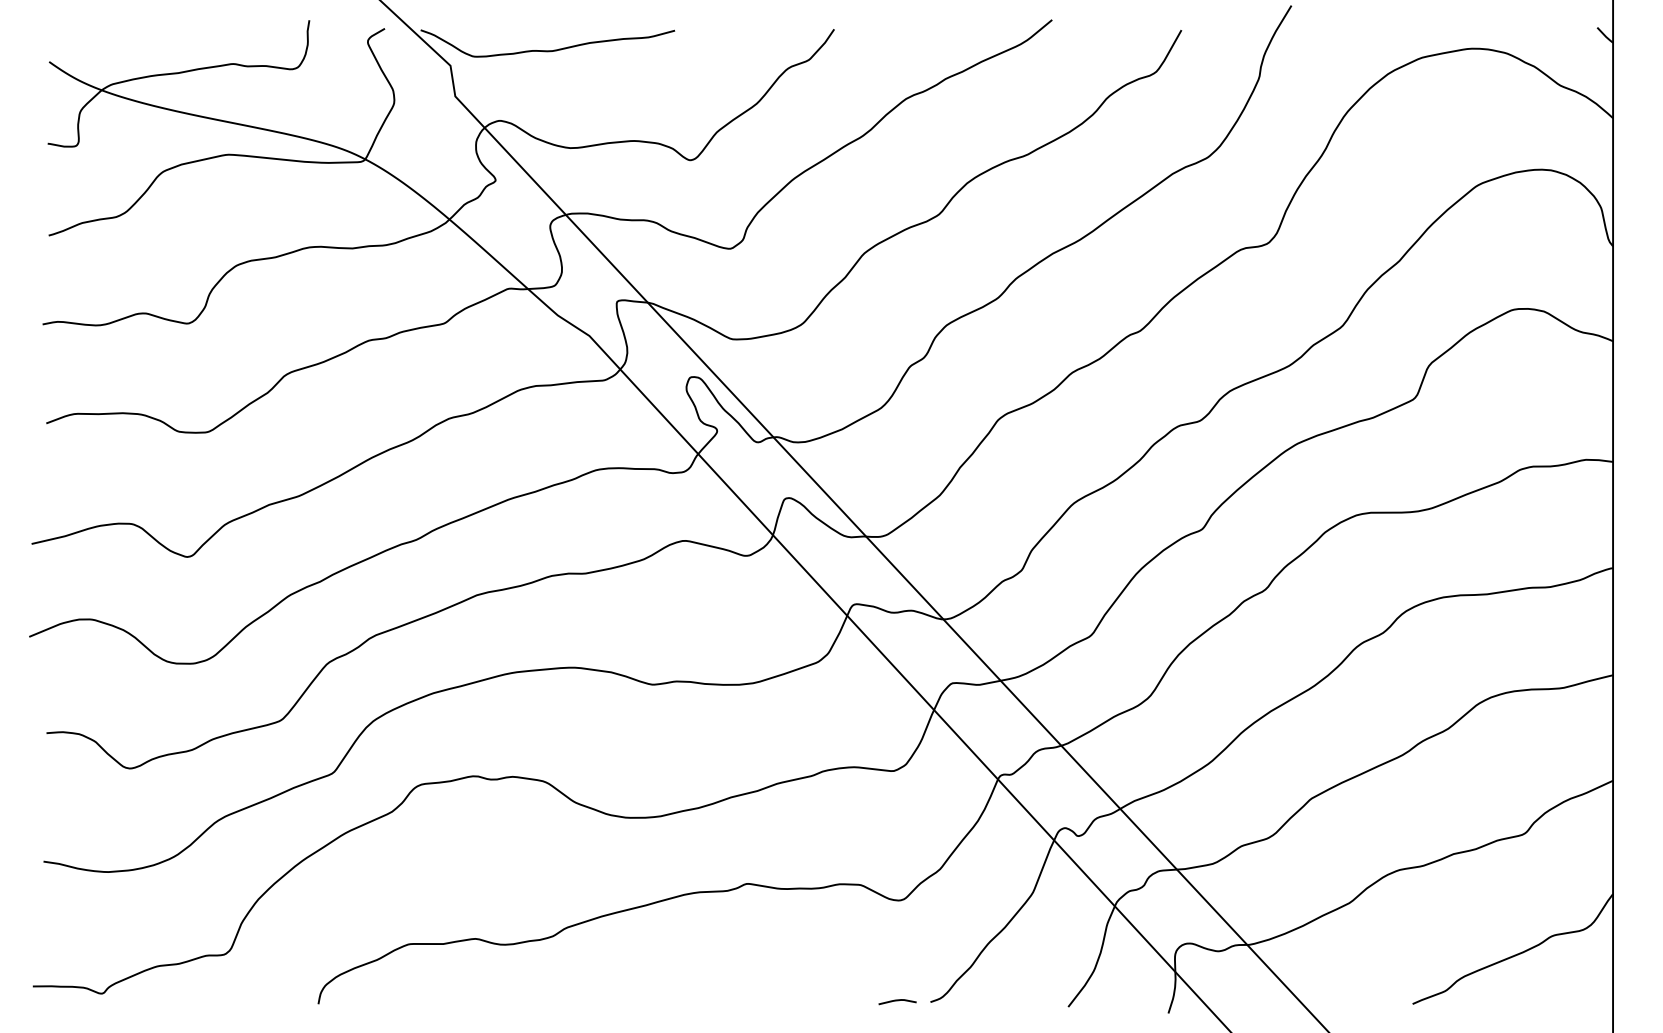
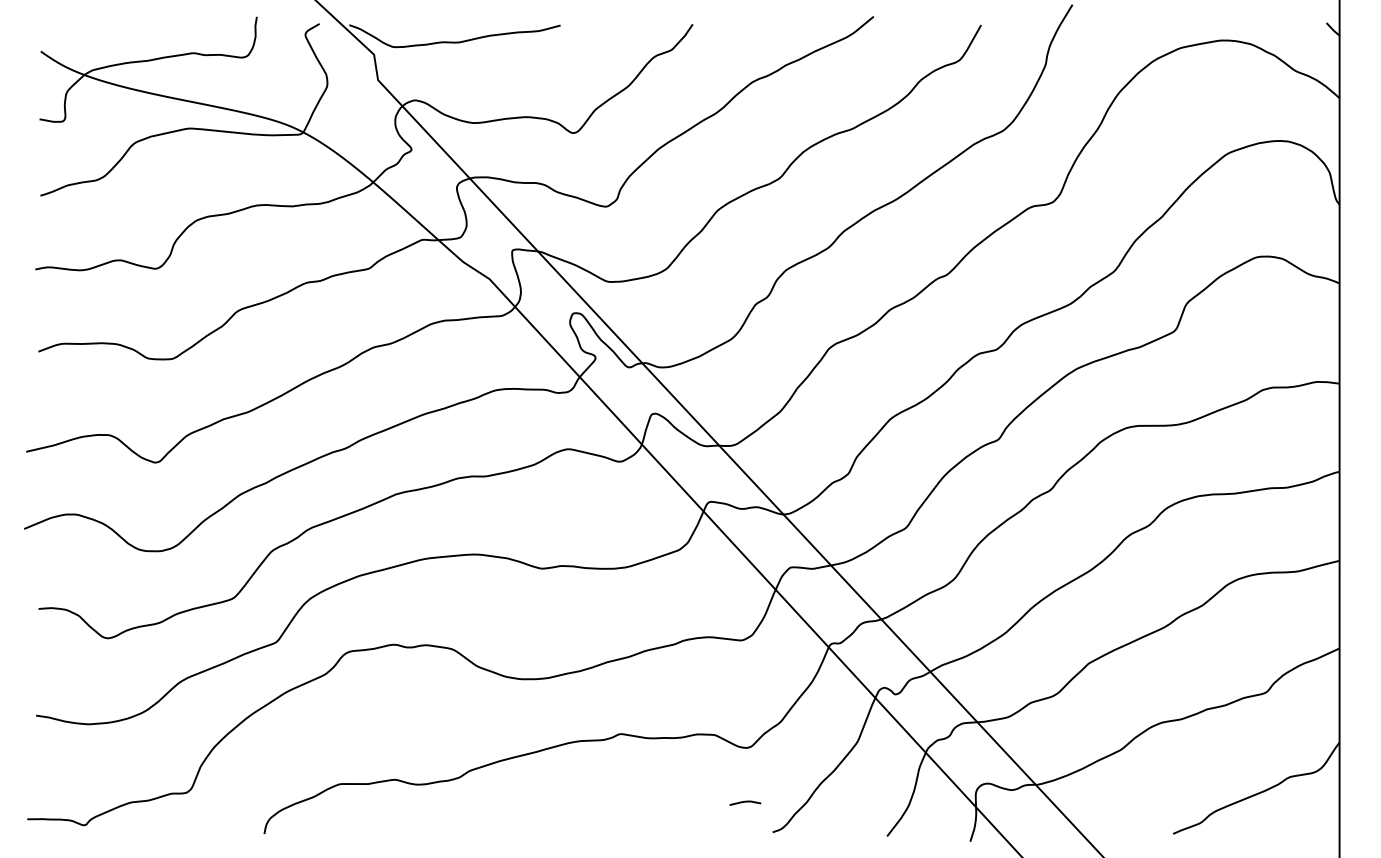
curve: (897, 1001) -> (745, 802), moved

